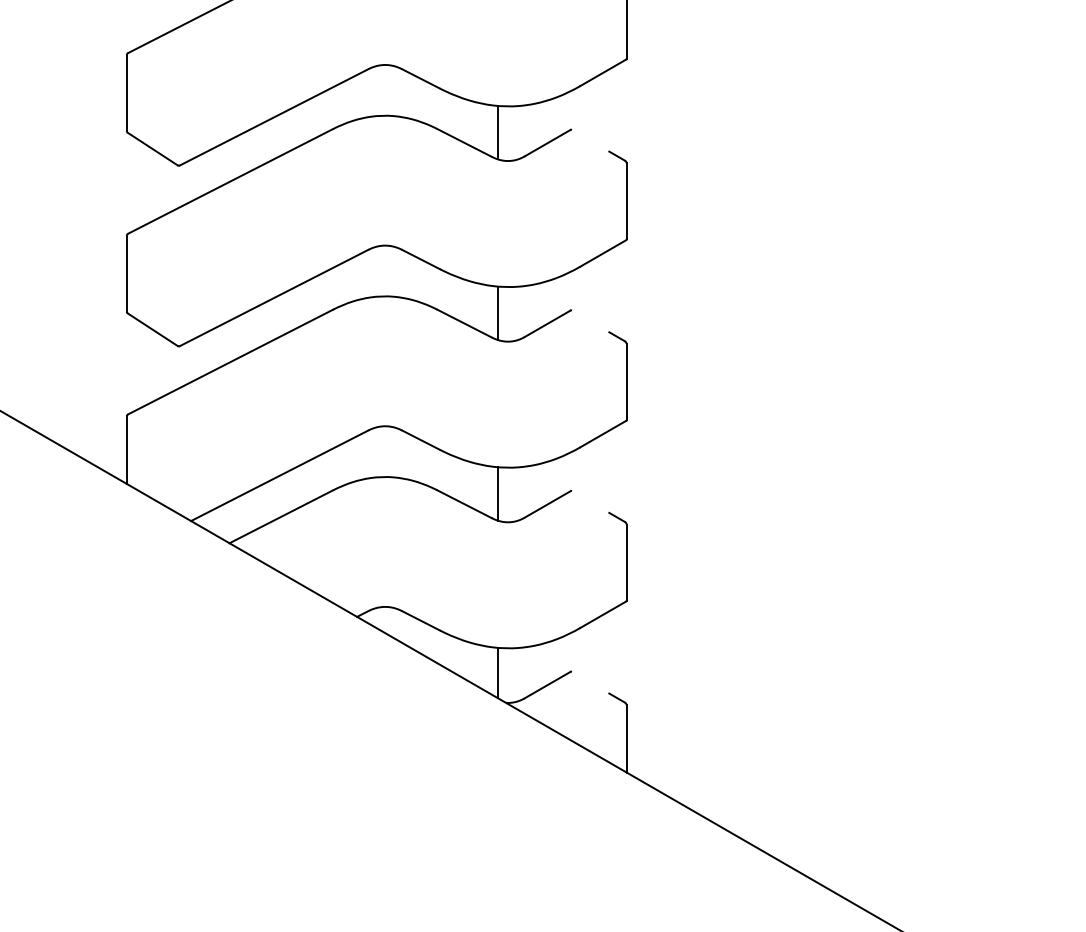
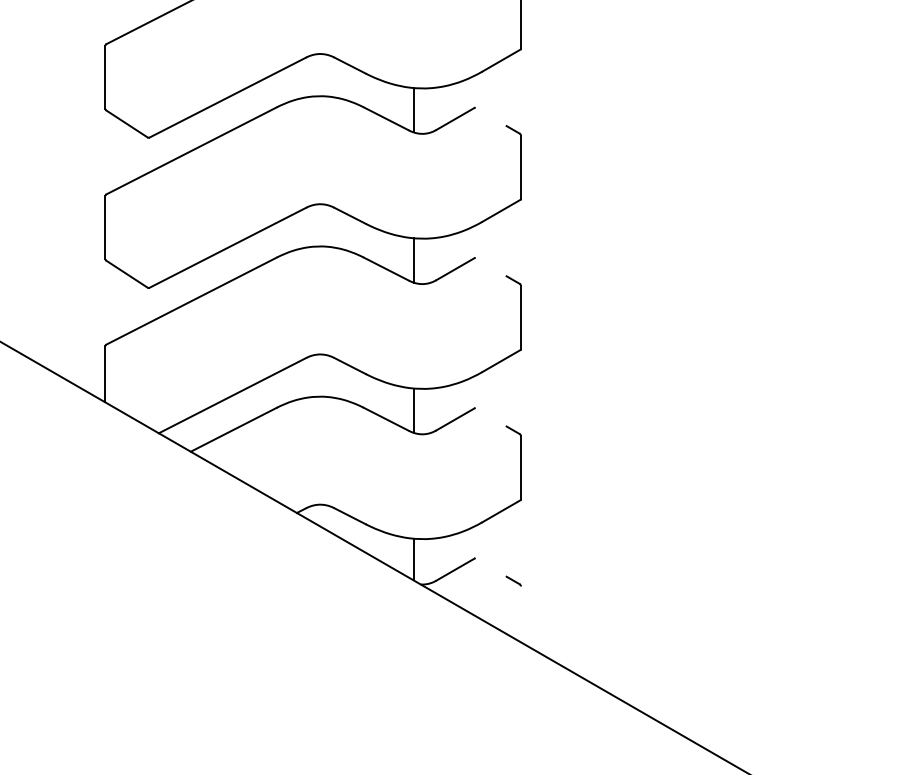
line: (627, 738) -> (521, 614), removed

